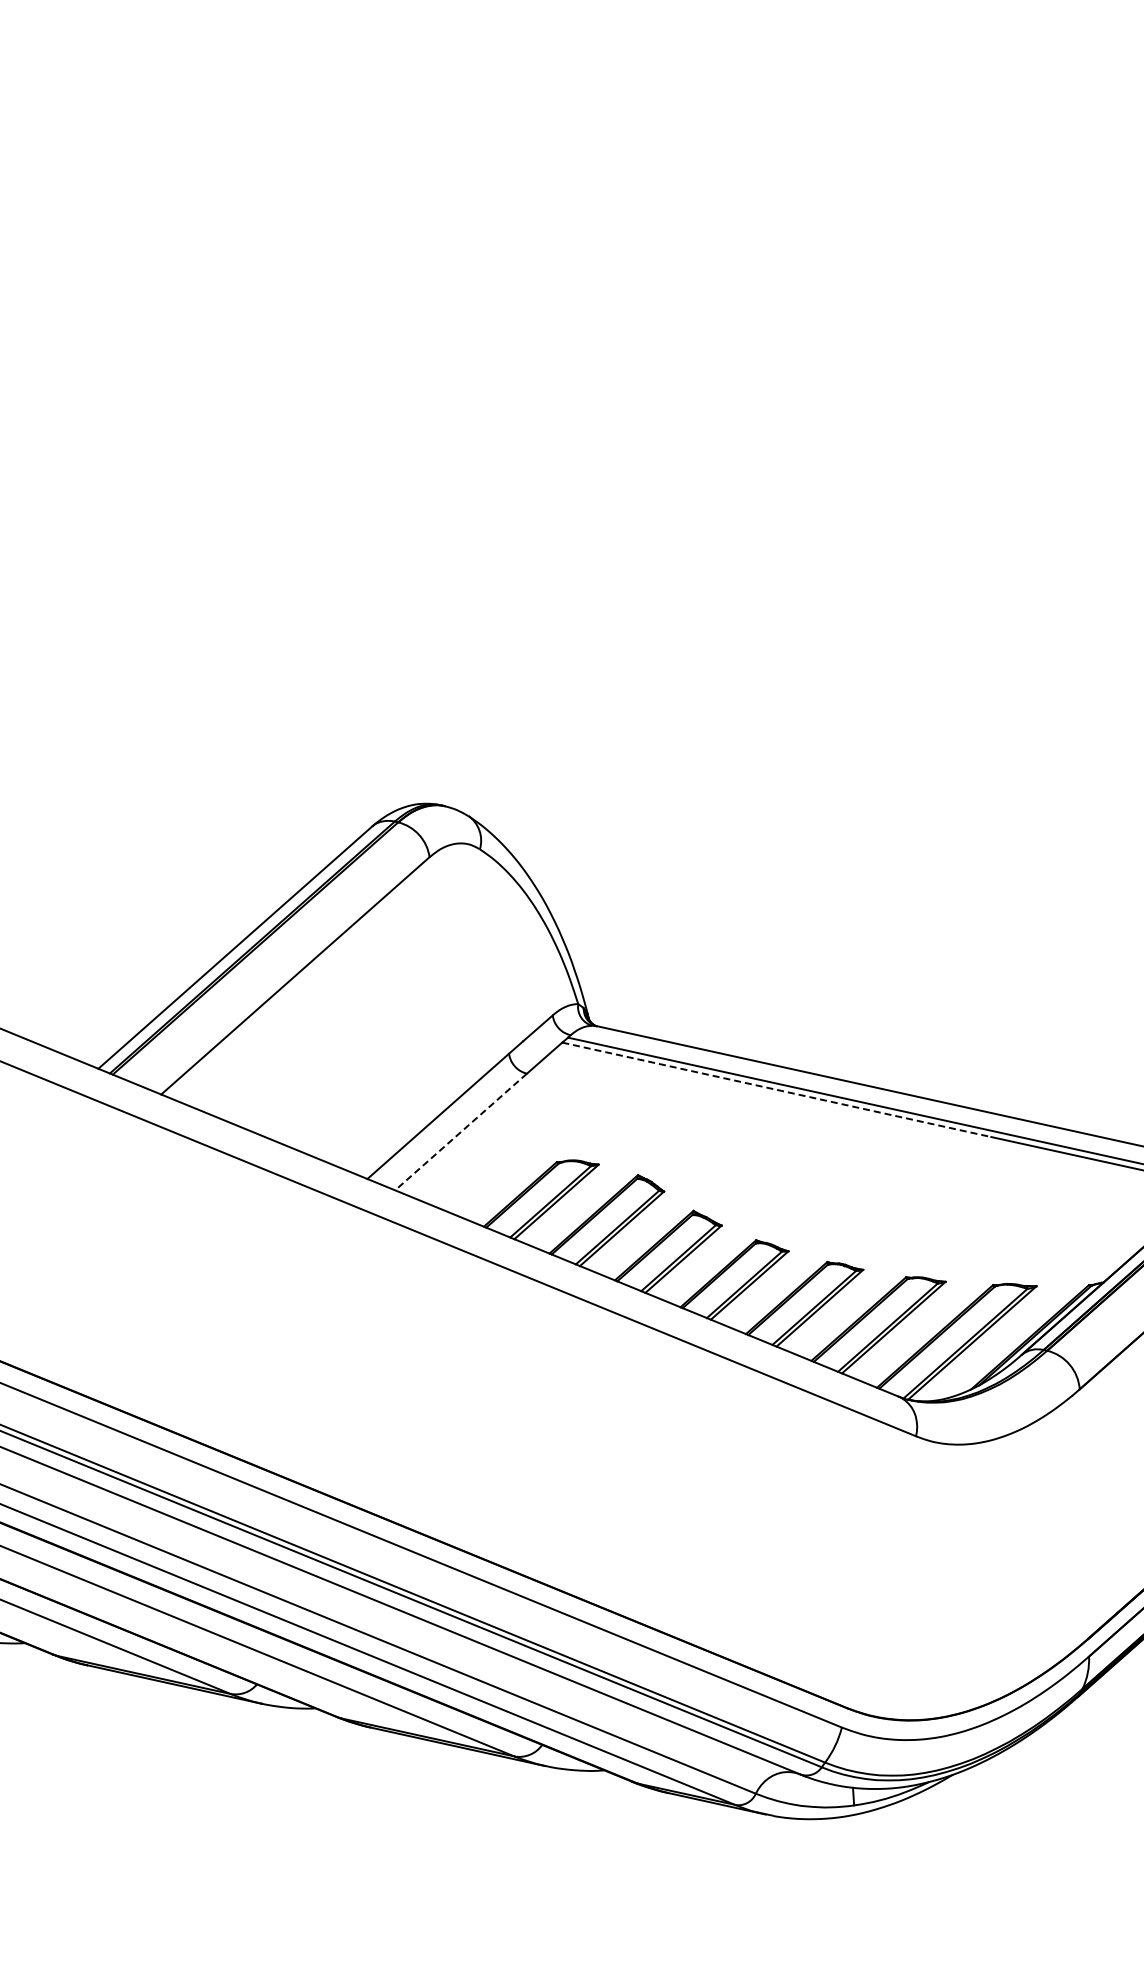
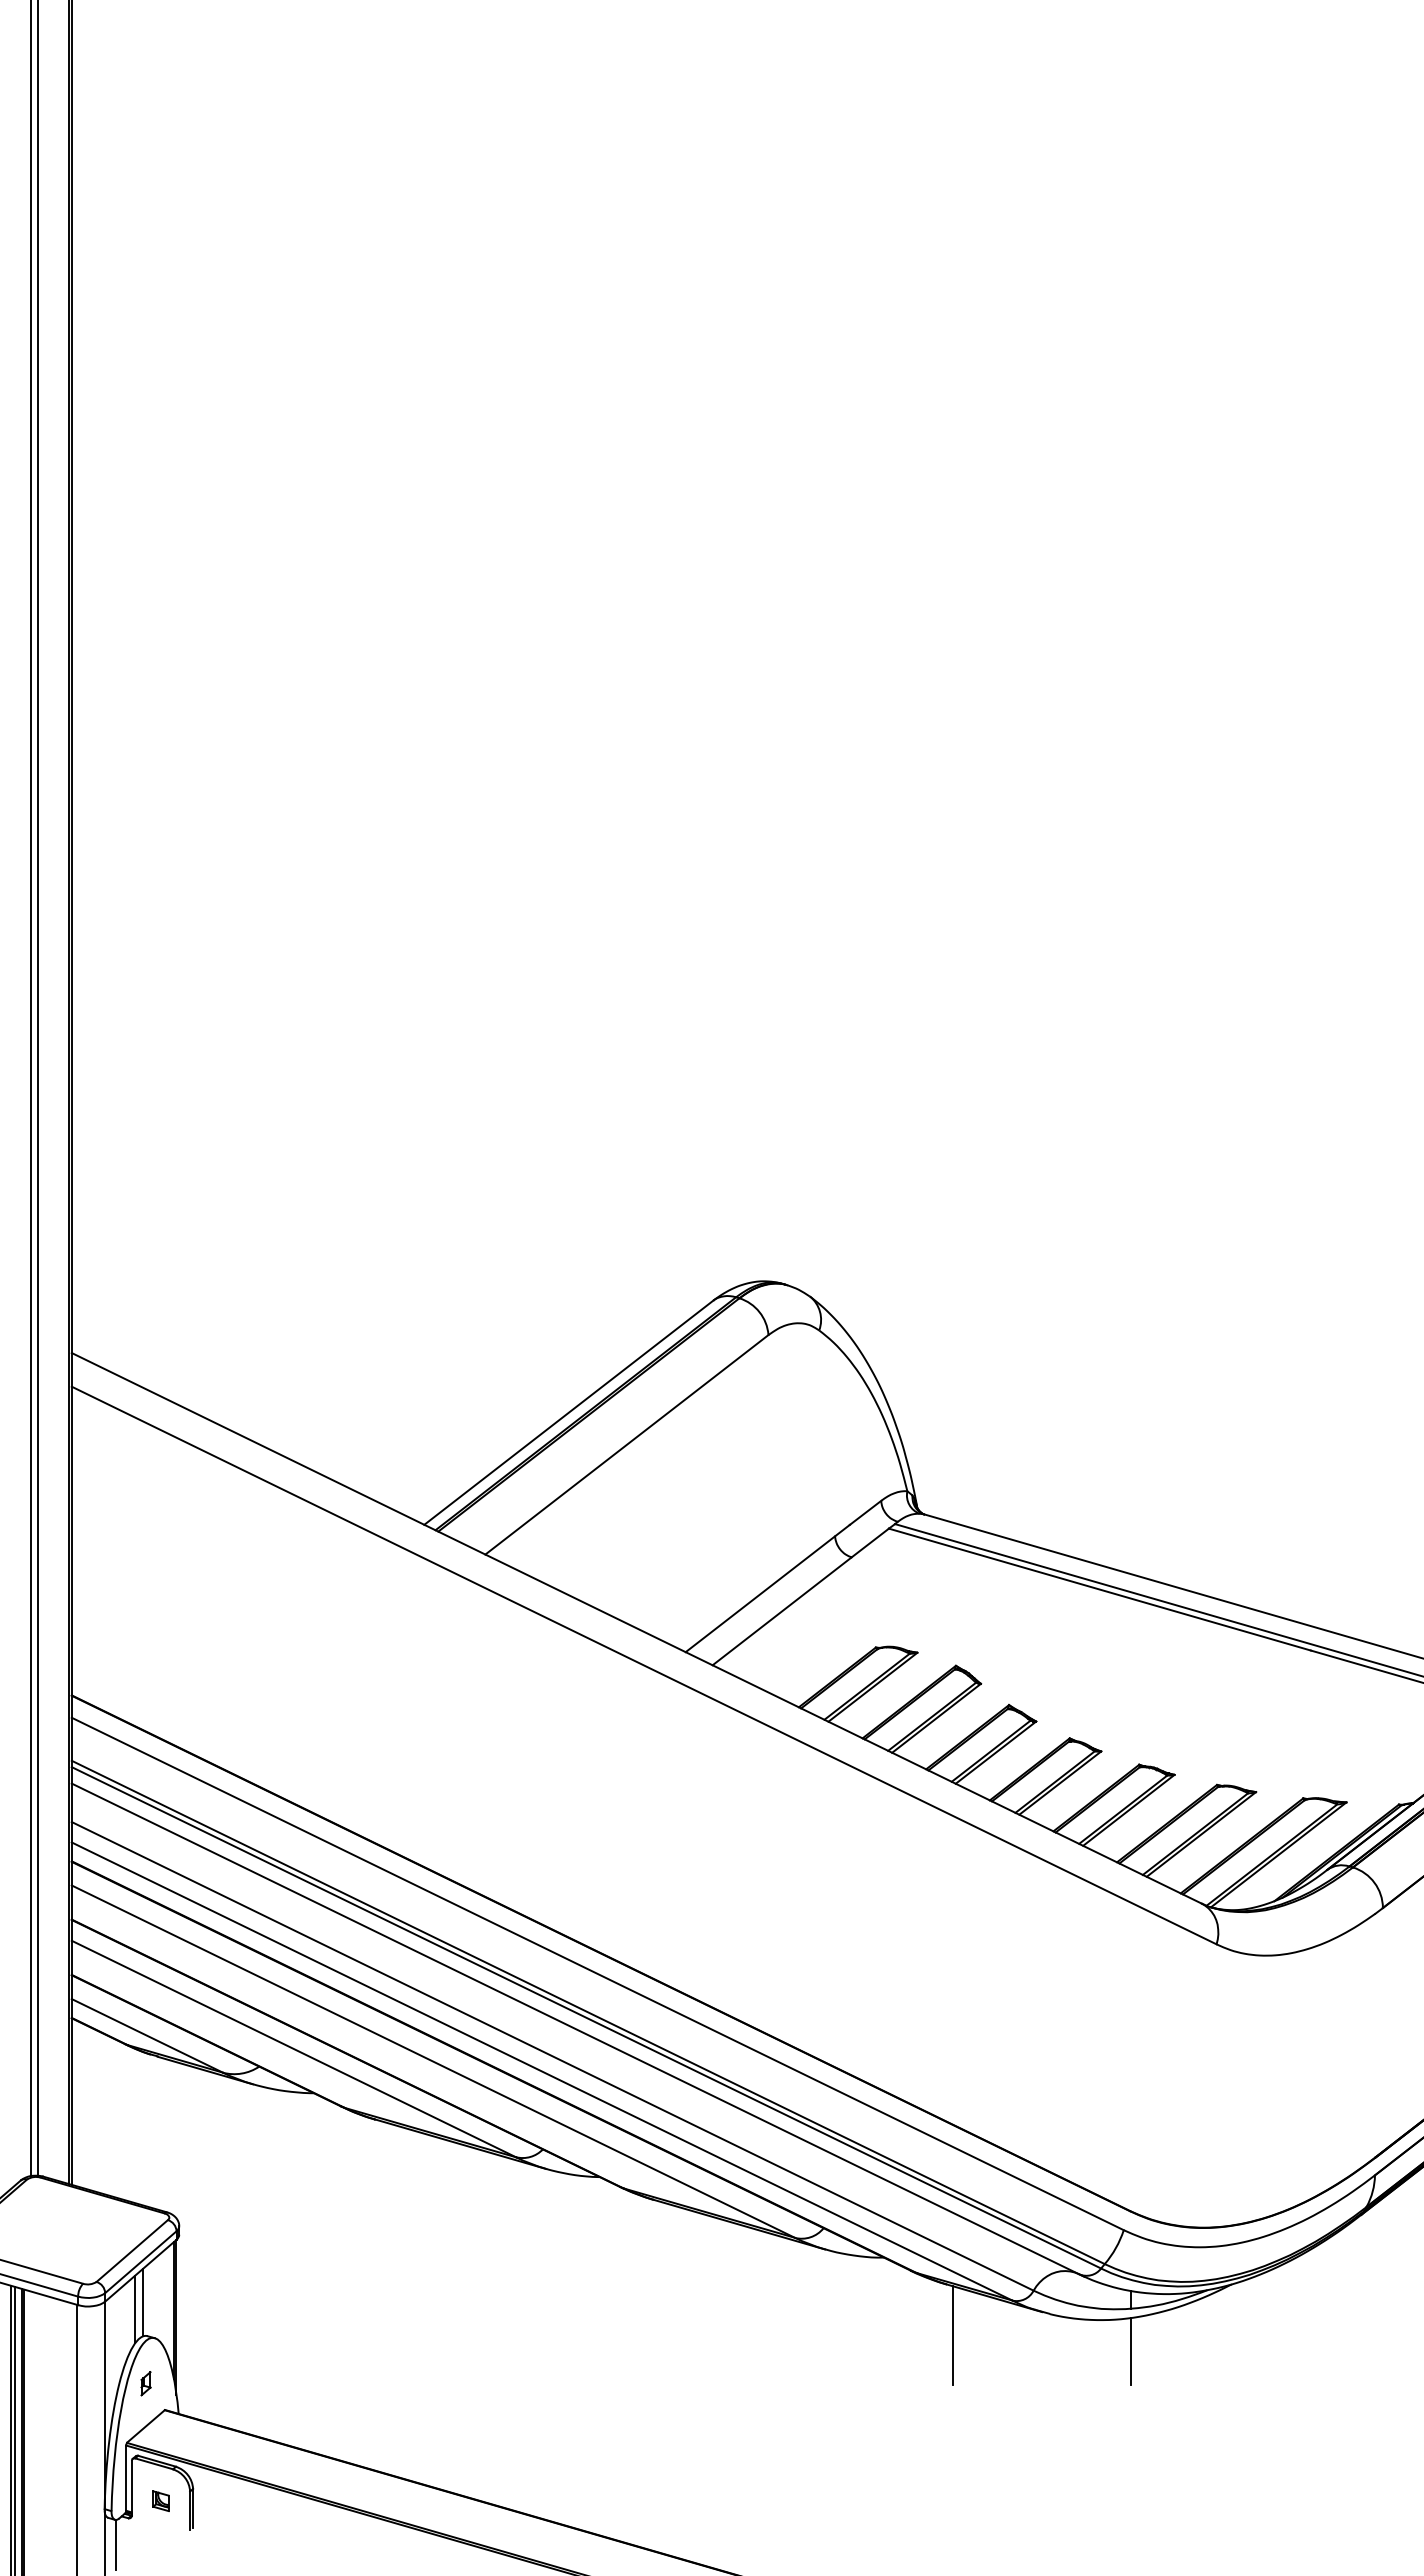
line: (776, 1089) -> (1099, 1589), dashed -> solid
line: (461, 1132) -> (782, 1611), dashed -> solid
line: (677, 1843) -> (952, 2335), added
line: (856, 1848) -> (1130, 2351), added

